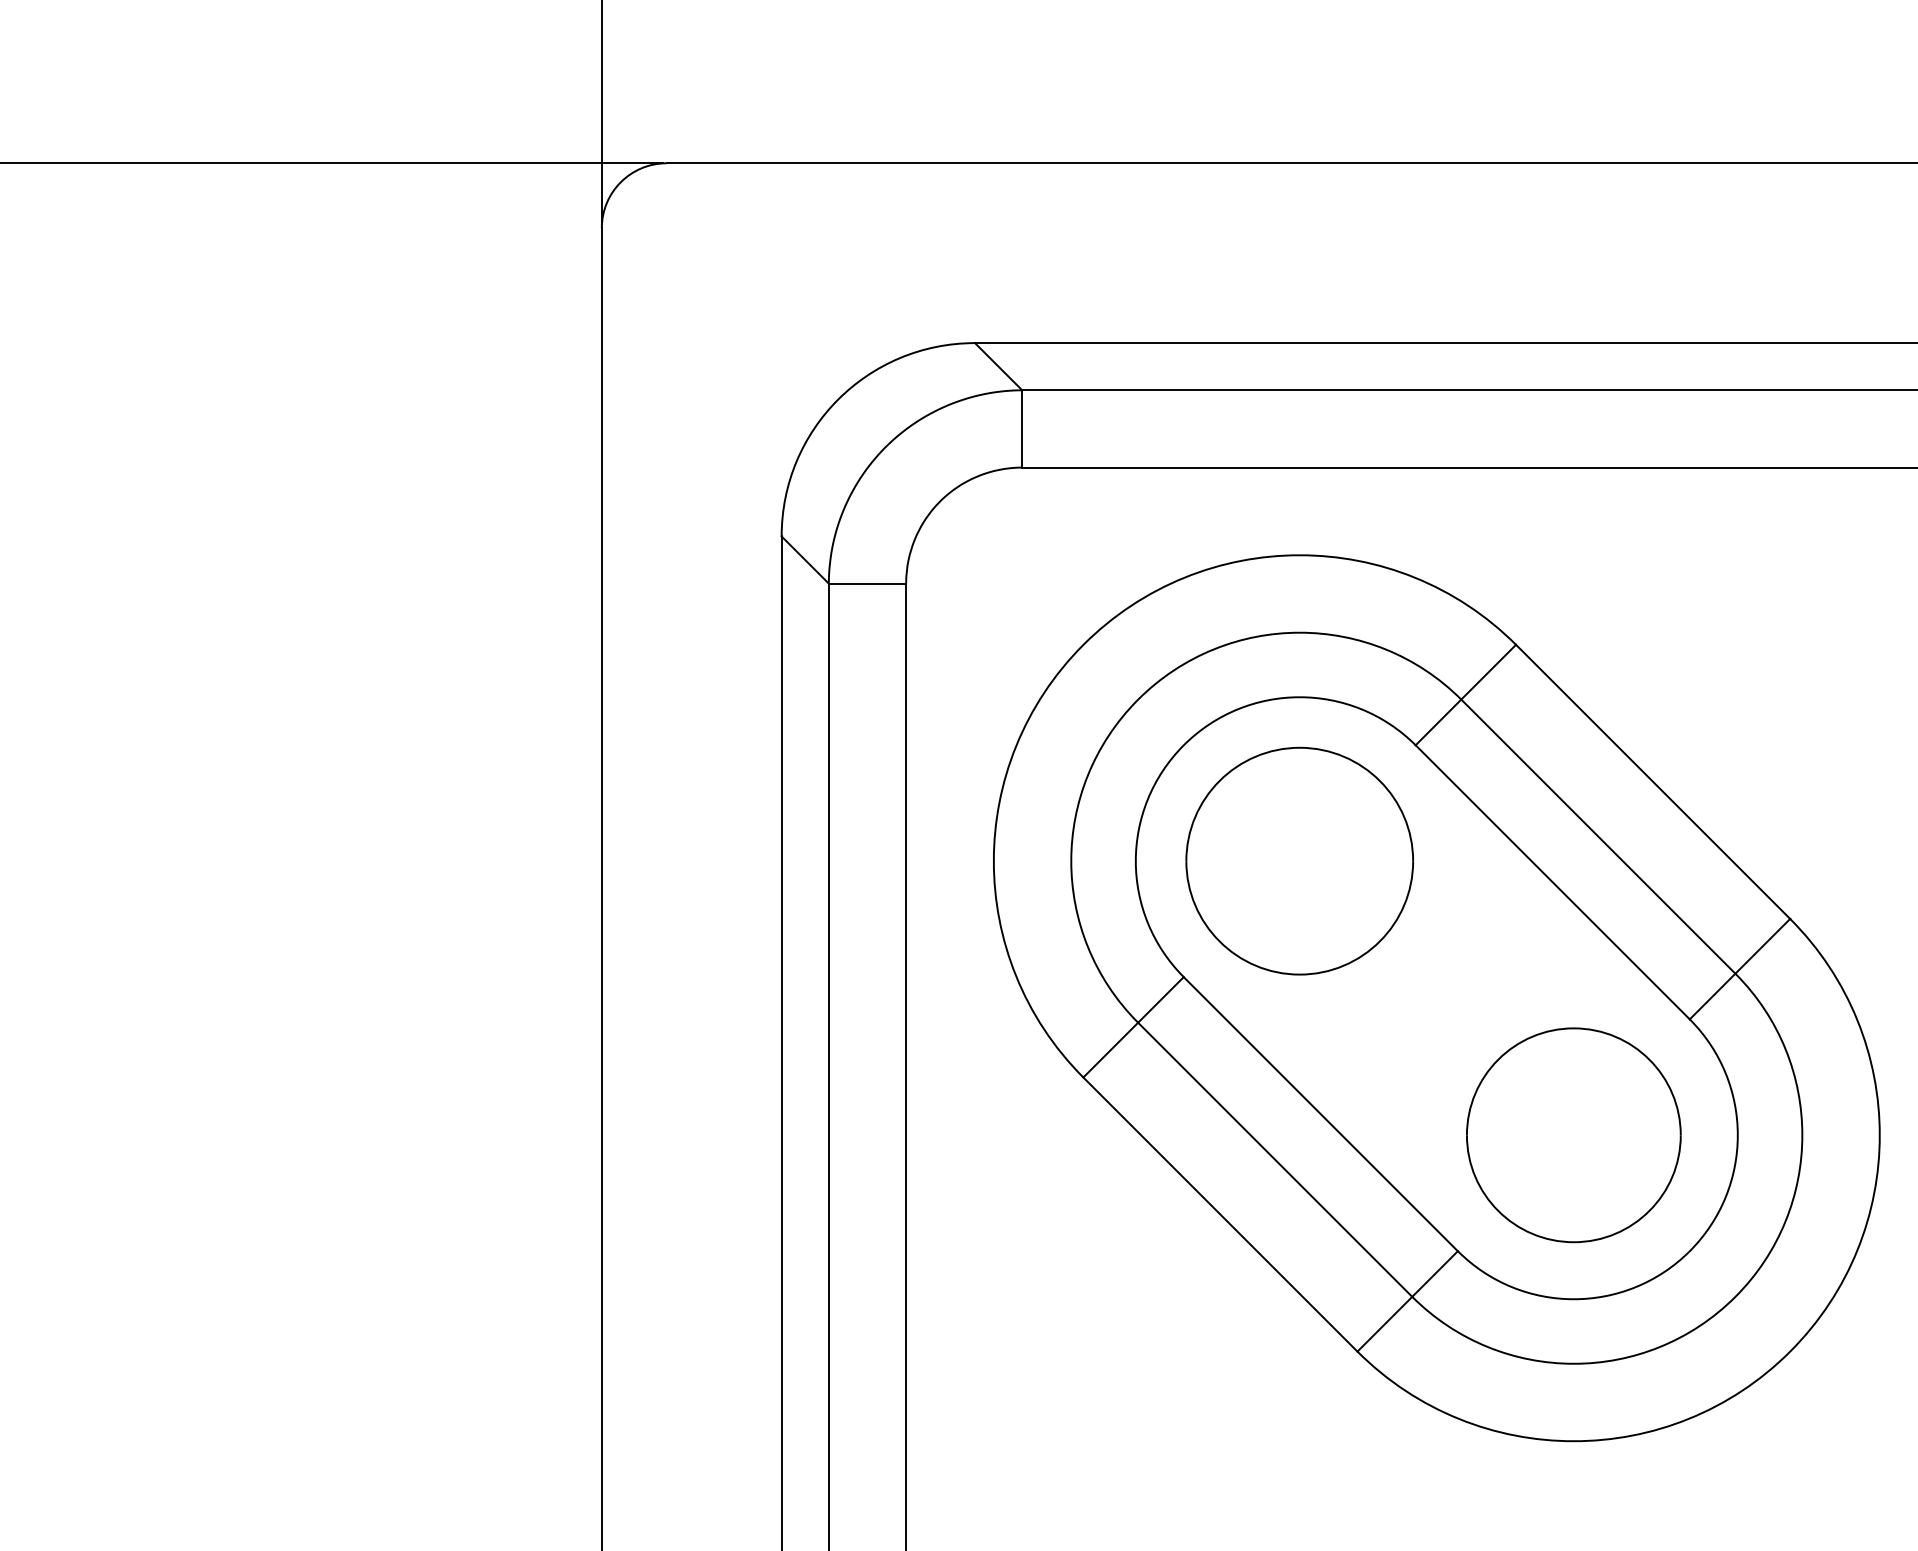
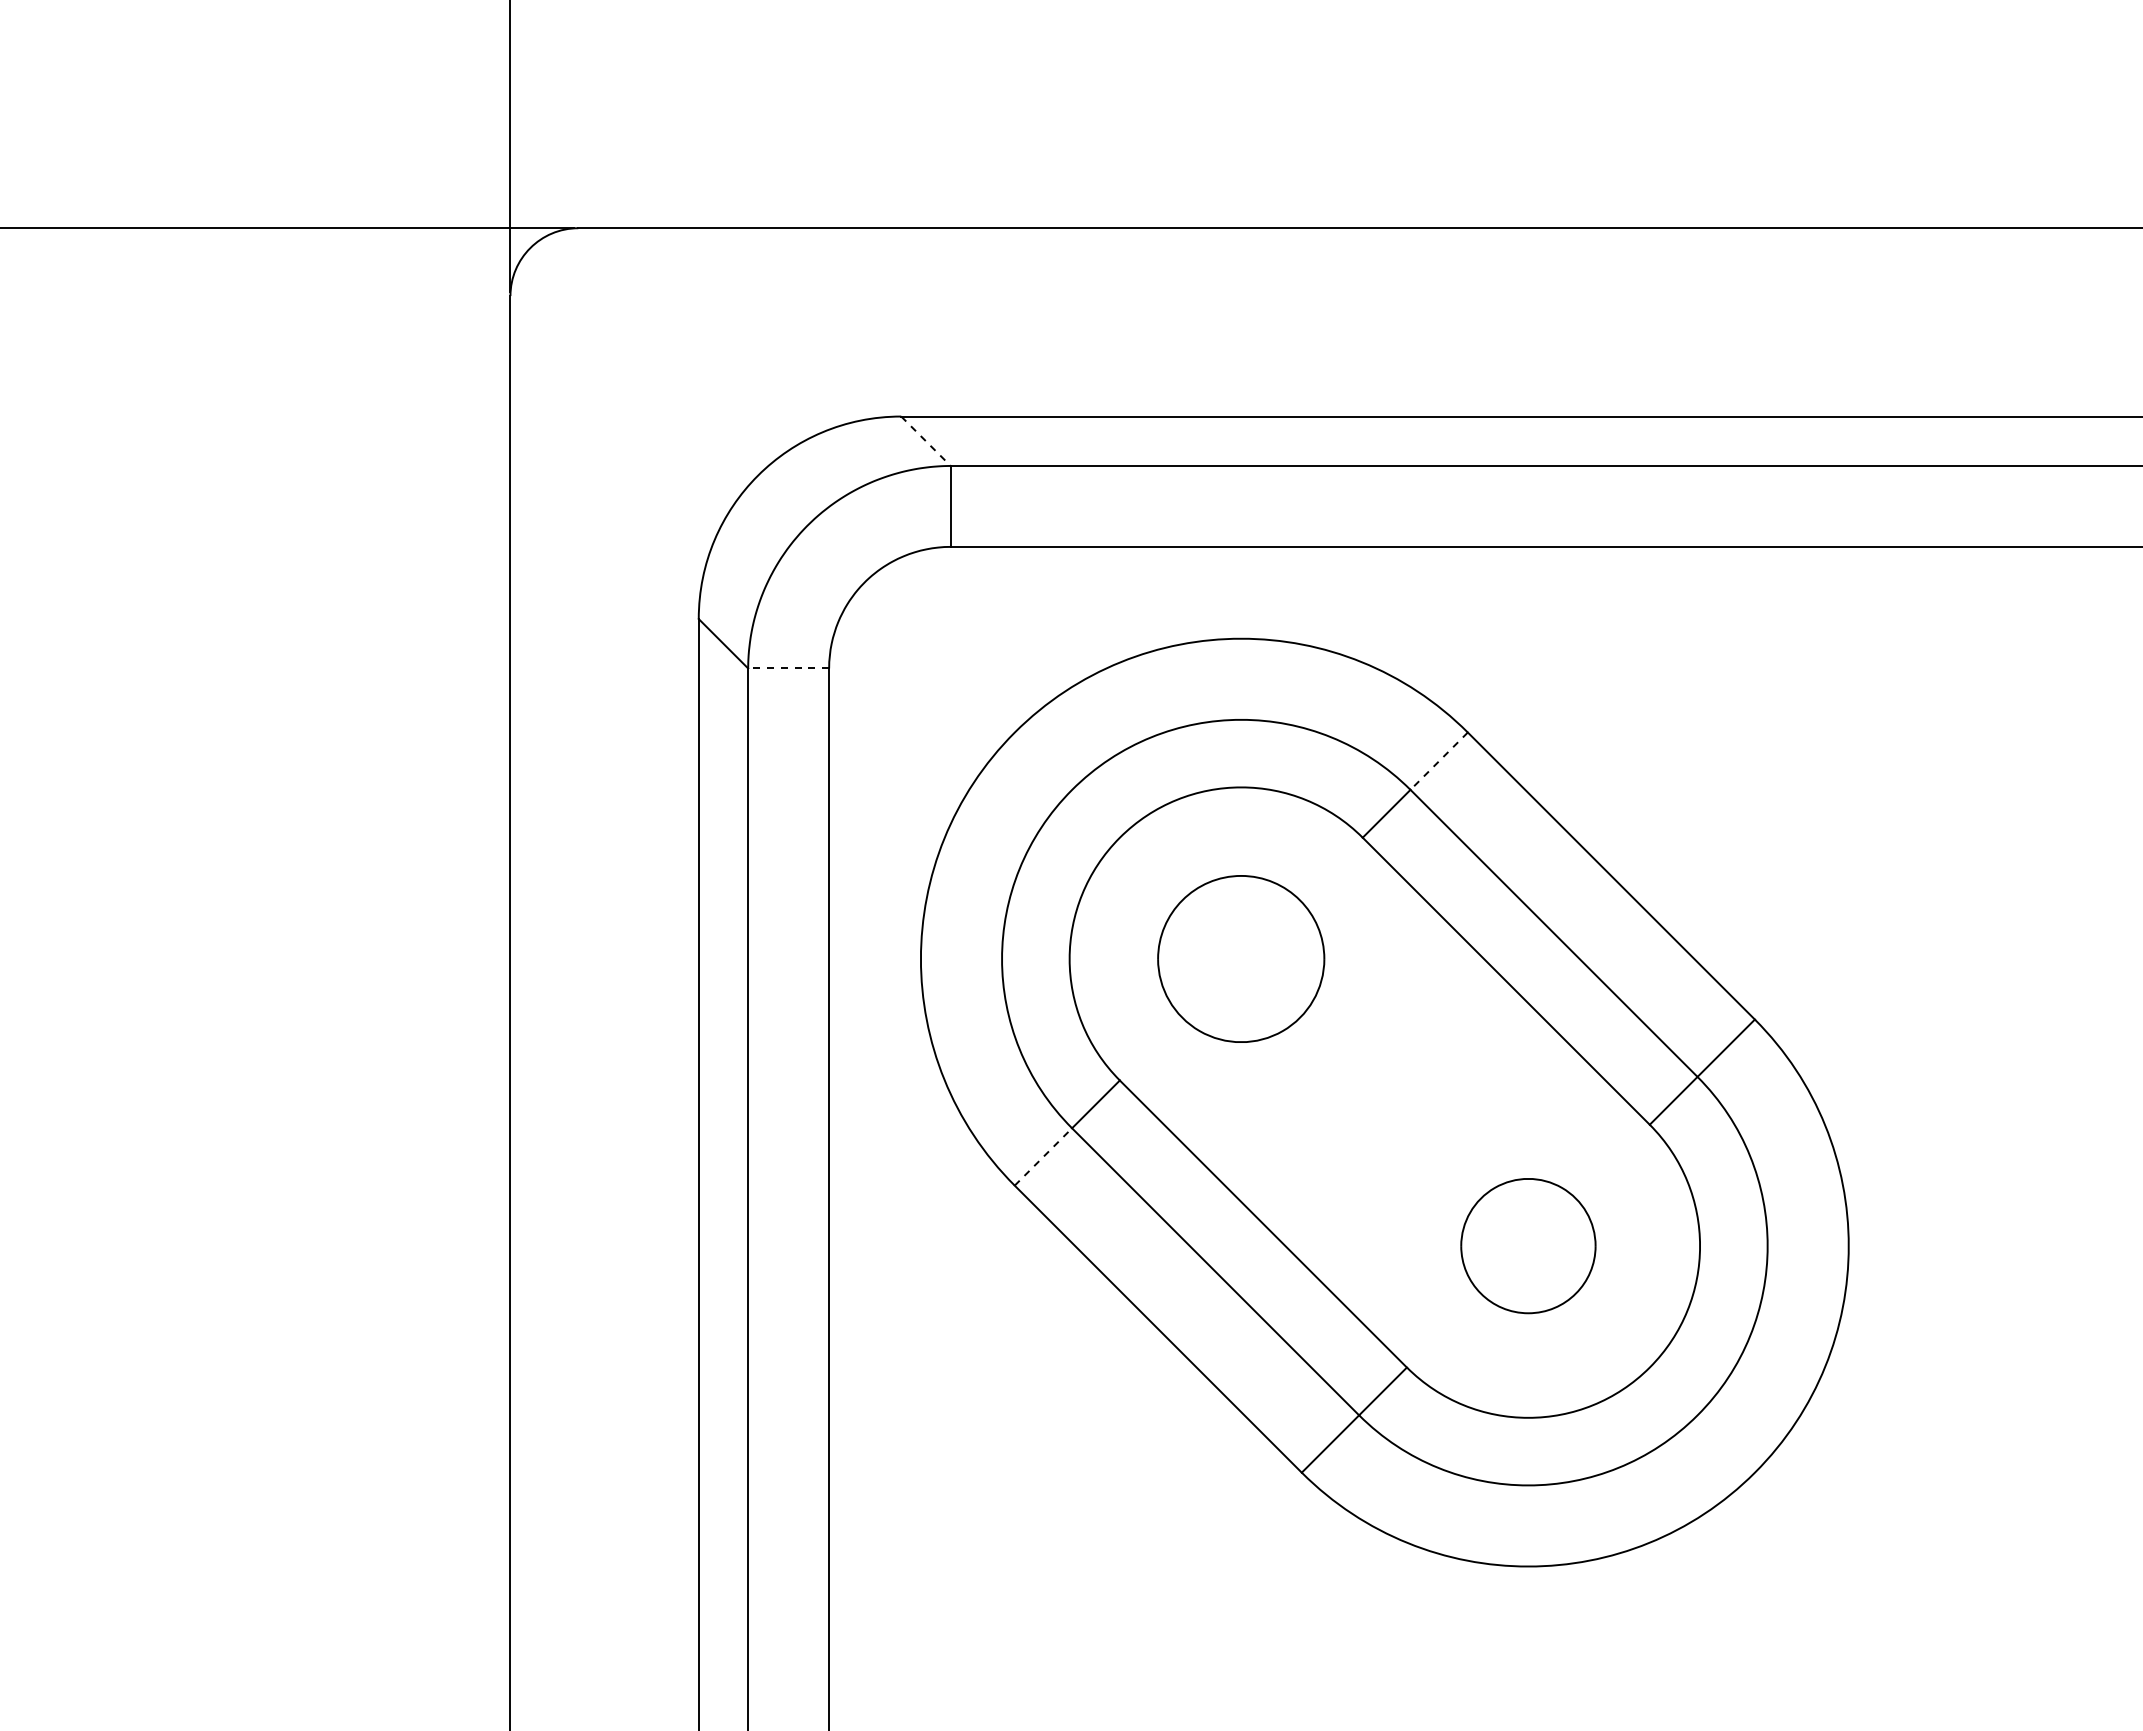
line: (998, 366) -> (925, 441), solid -> dashed
line: (867, 583) -> (788, 668), solid -> dashed
line: (1488, 672) -> (1439, 761), solid -> dashed
part: (1298, 860) -> (1240, 958), size x0.7
line: (1110, 1049) -> (1043, 1156), solid -> dashed
part: (1573, 1134) -> (1528, 1245), size x0.6

